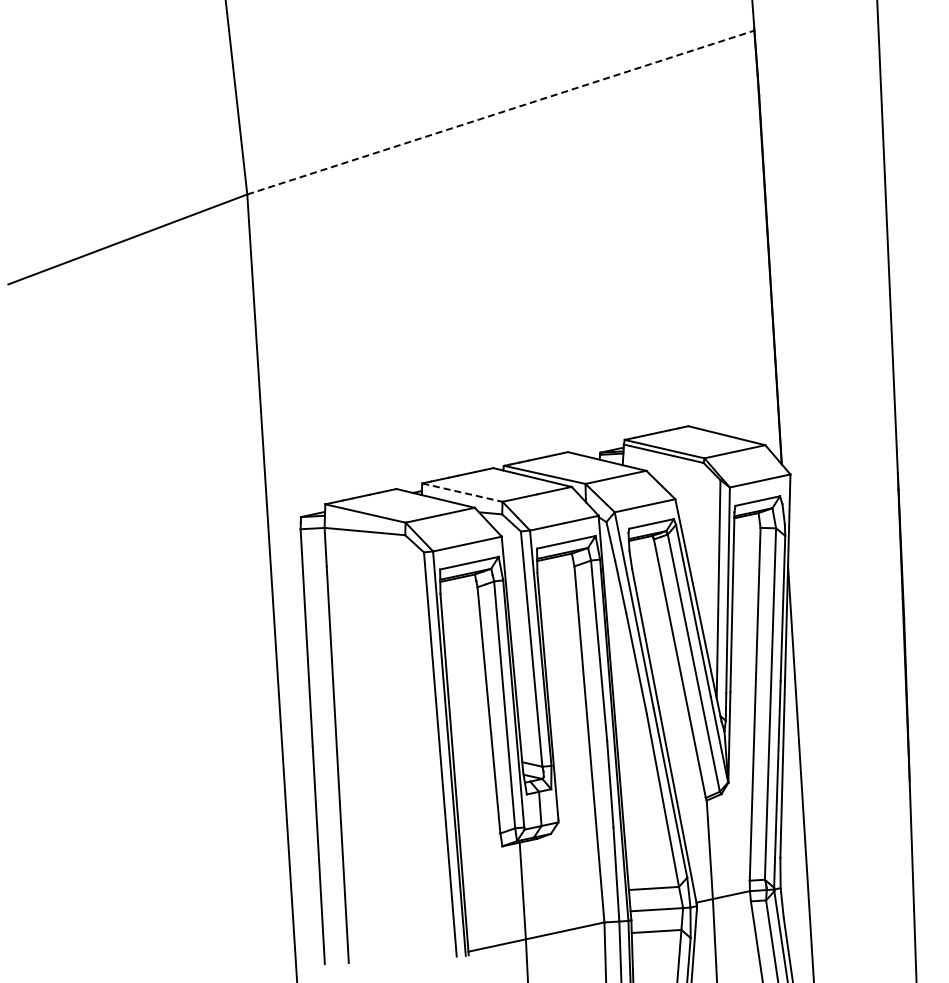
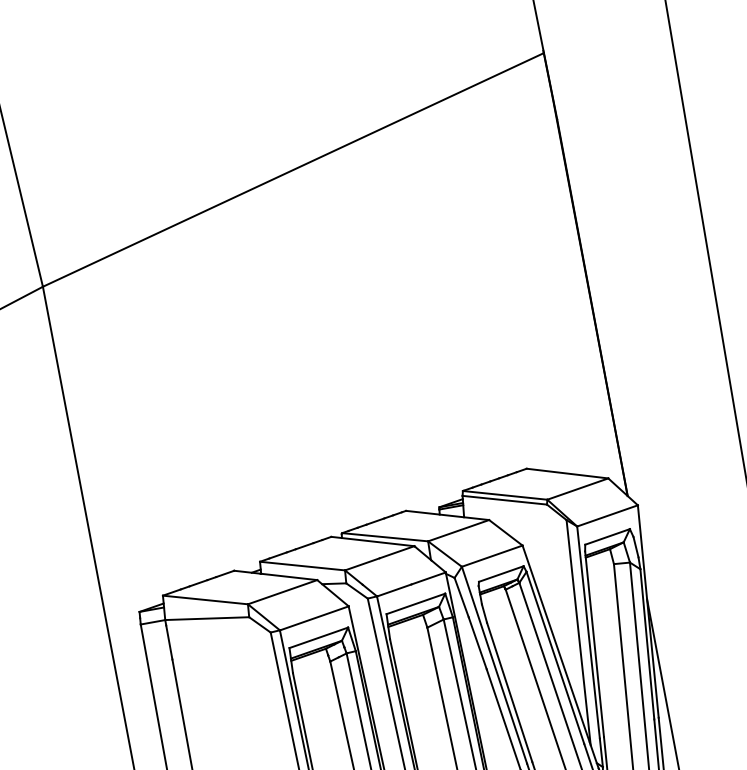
line: (501, 112) -> (294, 169), dashed -> solid
line: (462, 492) -> (302, 565), dashed -> solid

